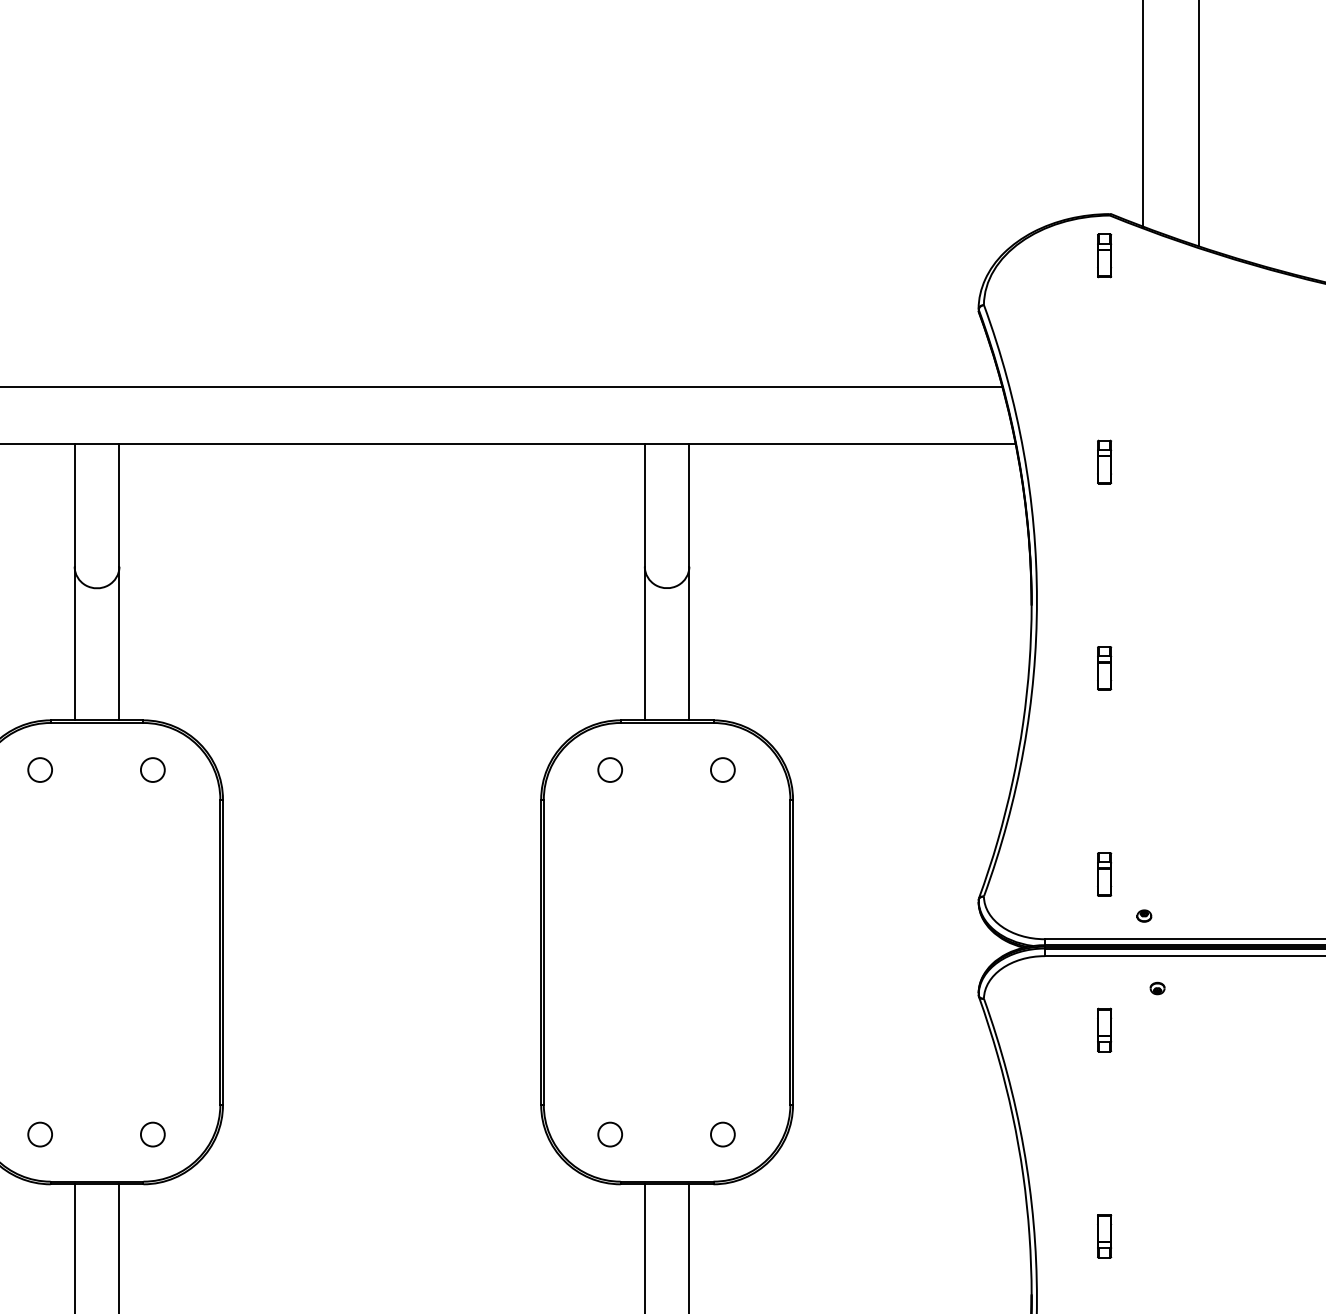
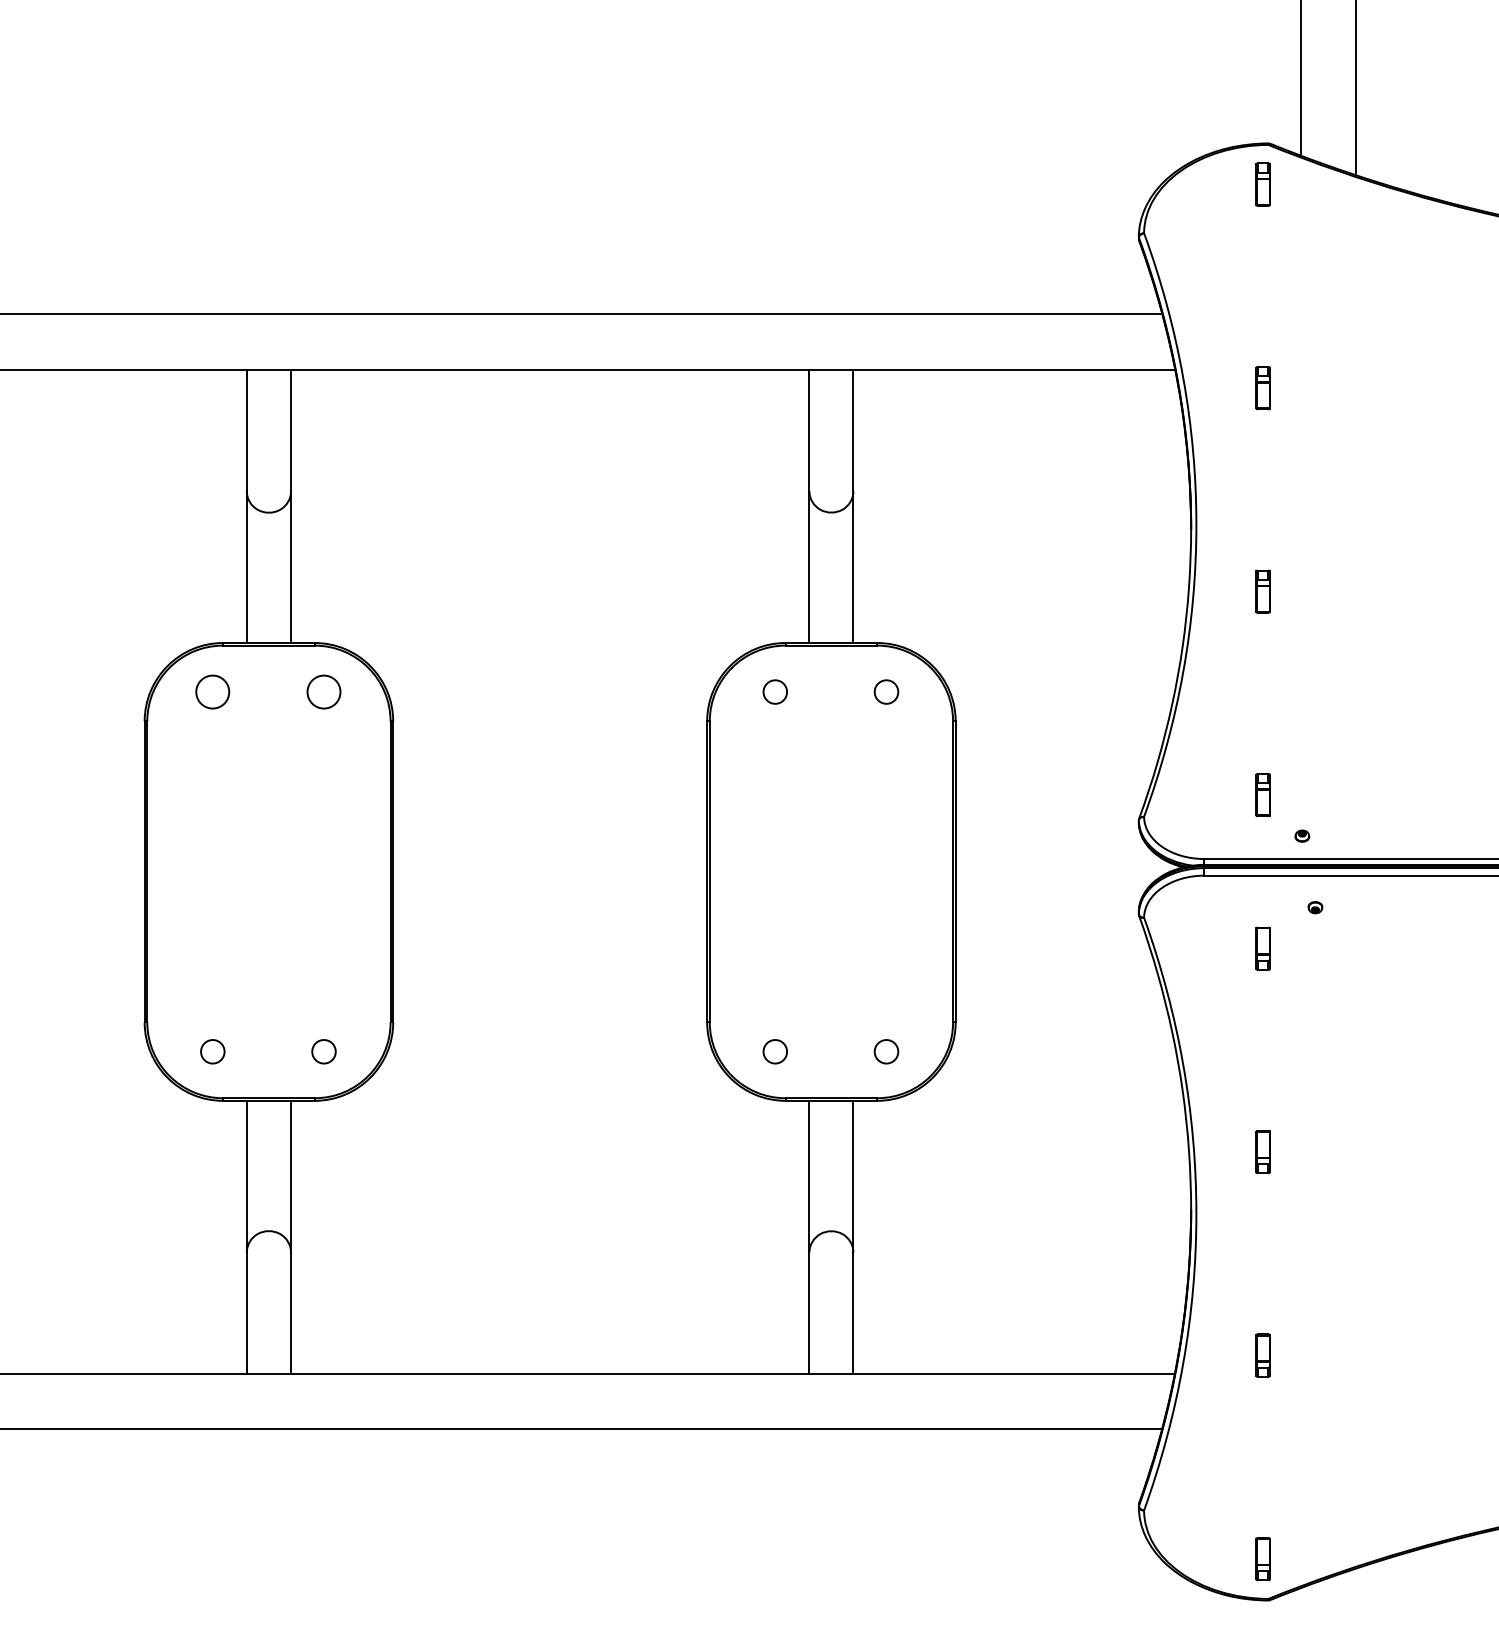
circle: (39, 769) -> (212, 691), size x1.4
circle: (152, 769) -> (323, 691), size x1.4

